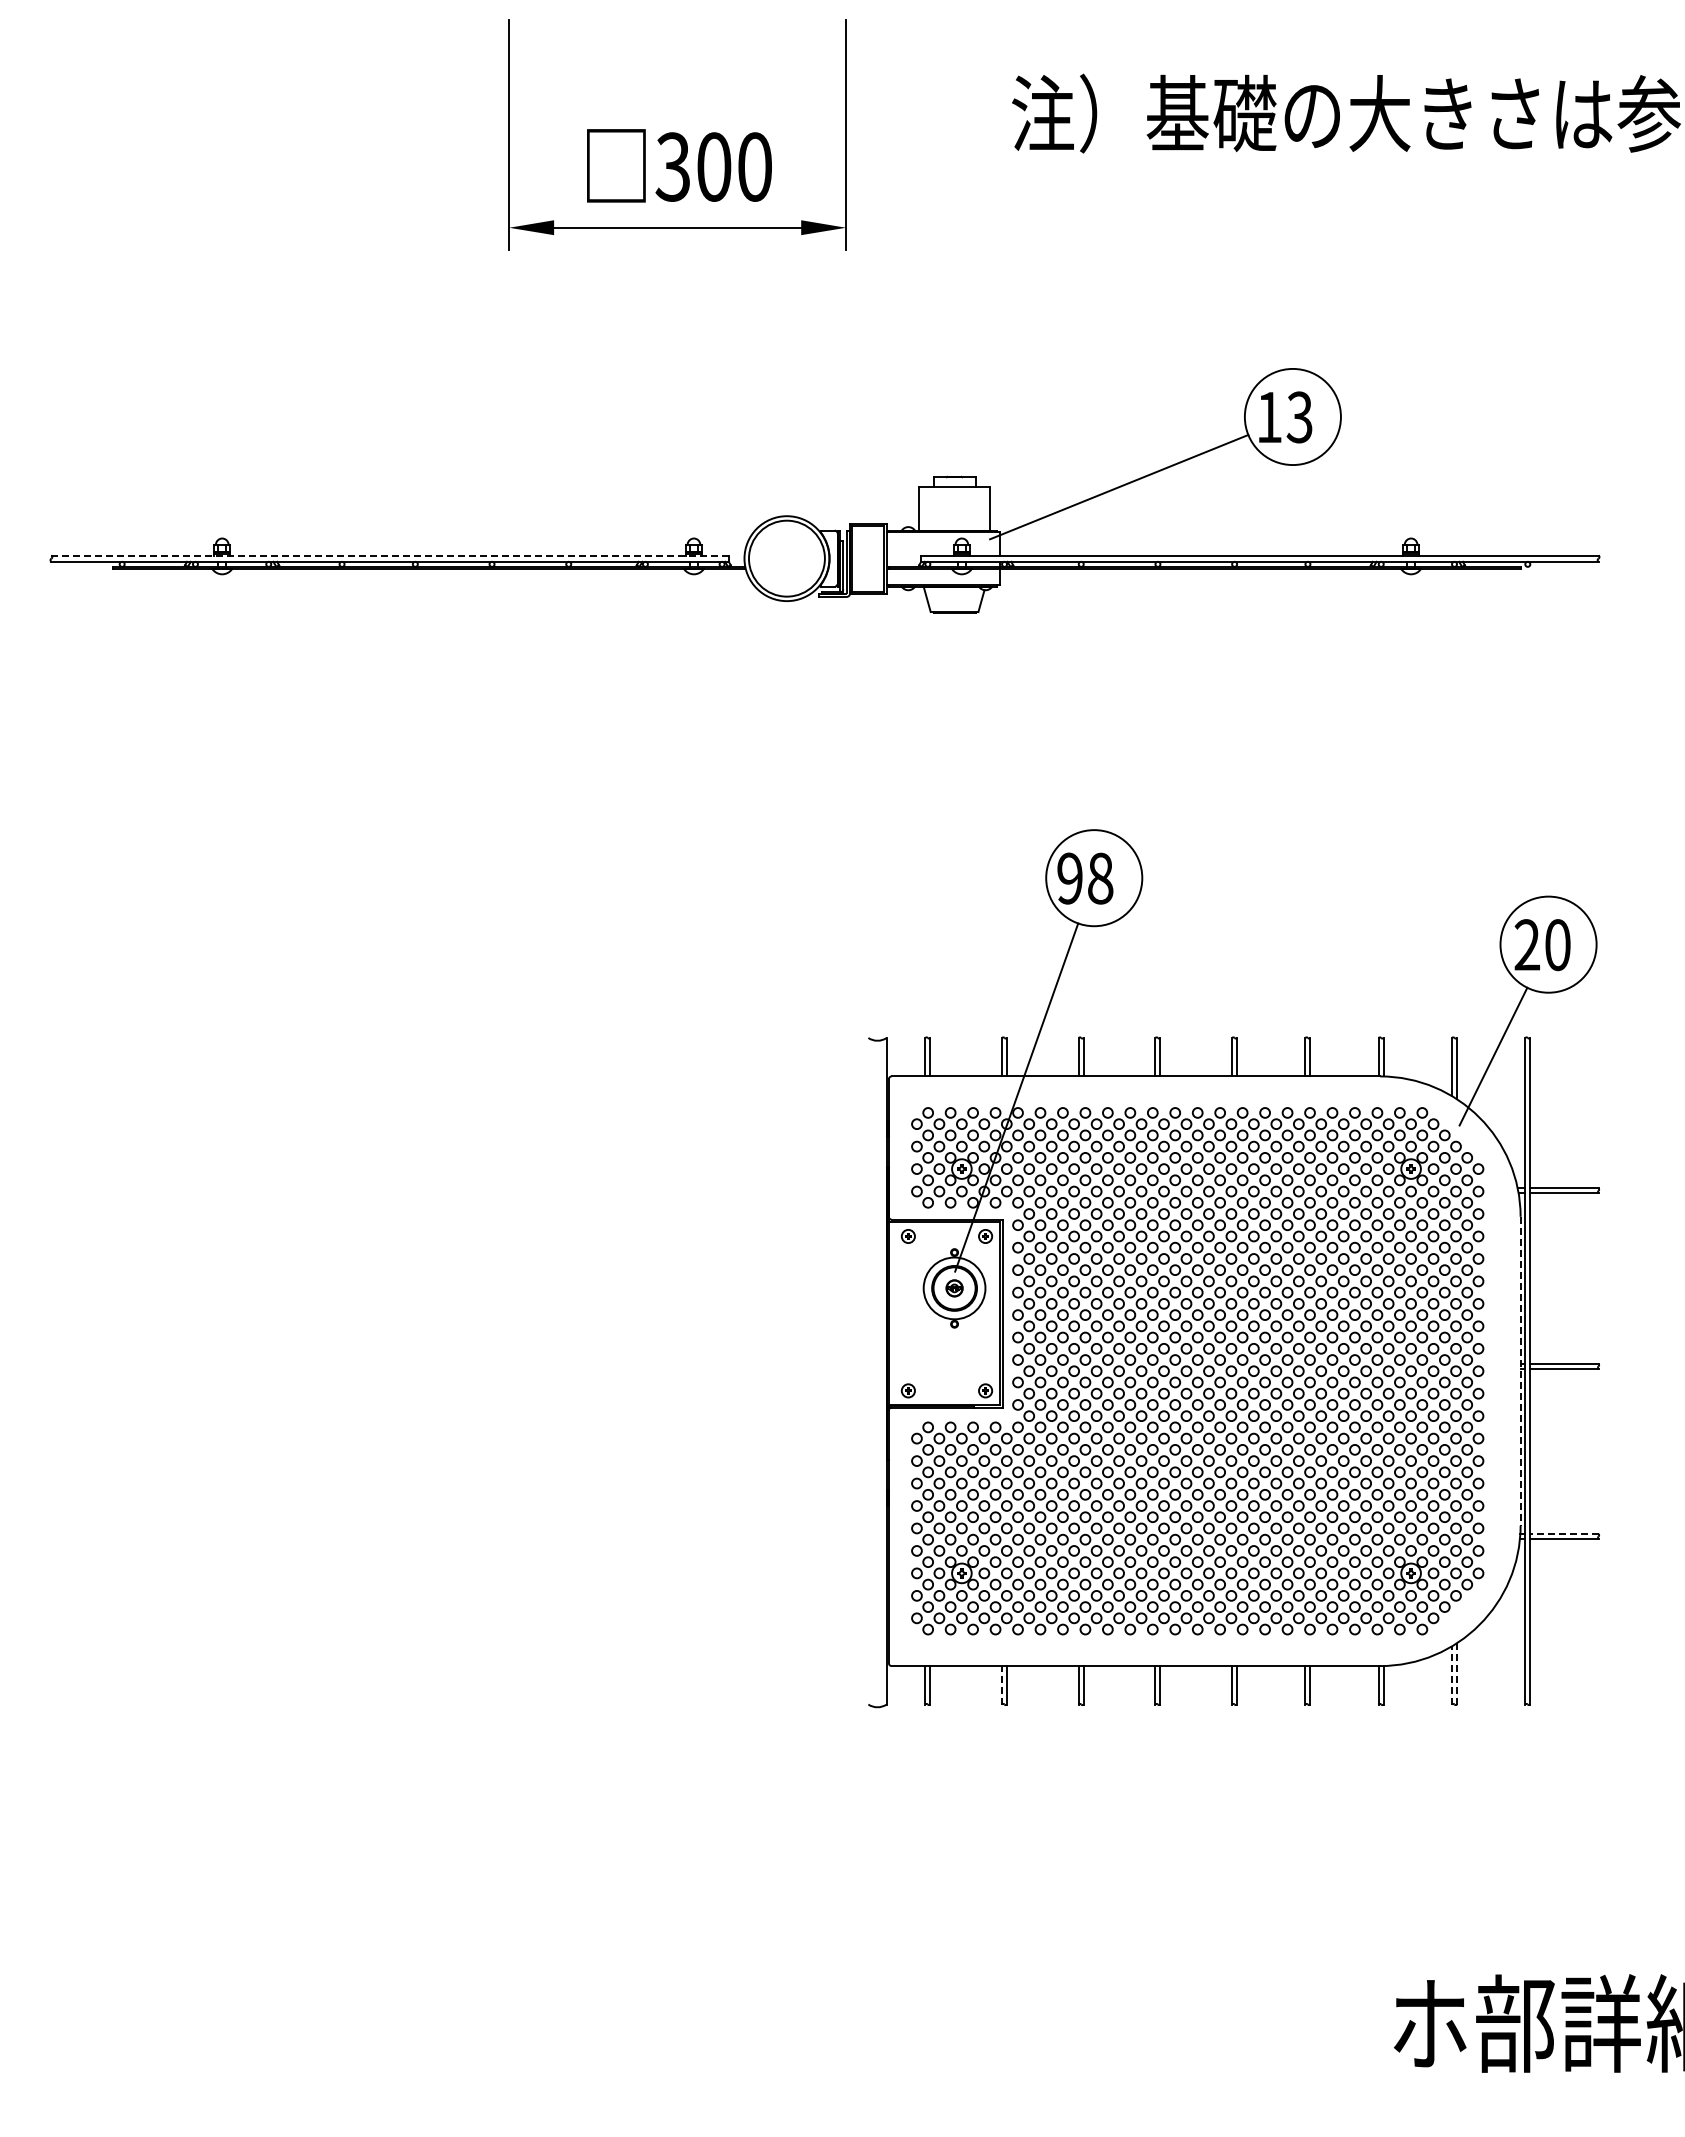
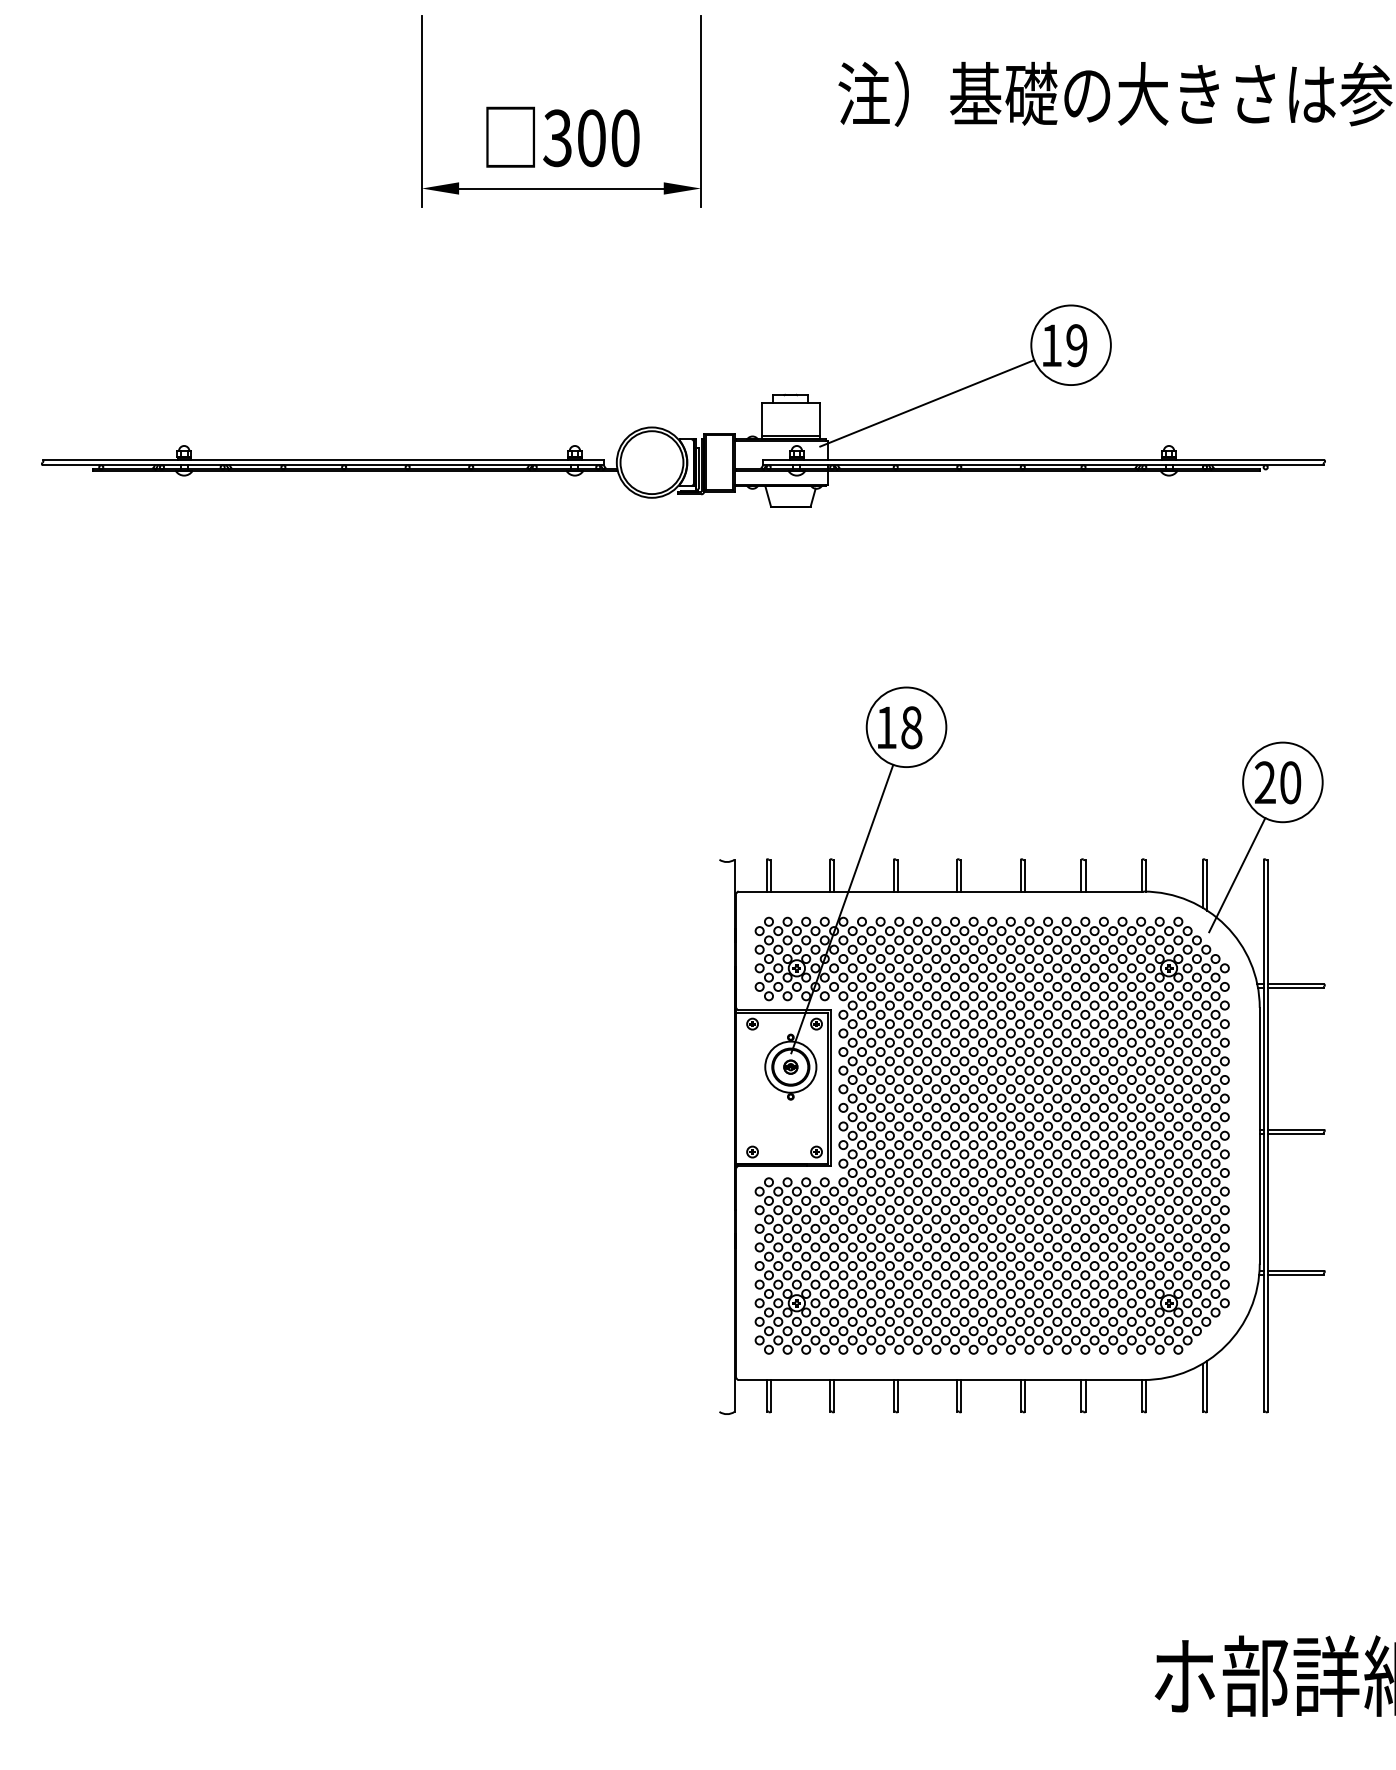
text: (1299, 417) -> (1076, 345), 13 -> 19
line: (954, 526) -> (790, 436), added
line: (390, 555) -> (323, 460), dashed -> solid
text: (1069, 878) -> (886, 727), 98 -> 18
line: (1520, 1371) -> (1259, 1136), dashed -> solid
line: (1563, 1534) -> (1295, 1271), dashed -> solid
line: (1457, 1673) -> (1207, 1386), dashed -> solid
line: (1451, 1674) -> (1202, 1387), dashed -> solid
line: (1002, 1684) -> (830, 1395), dashed -> solid

